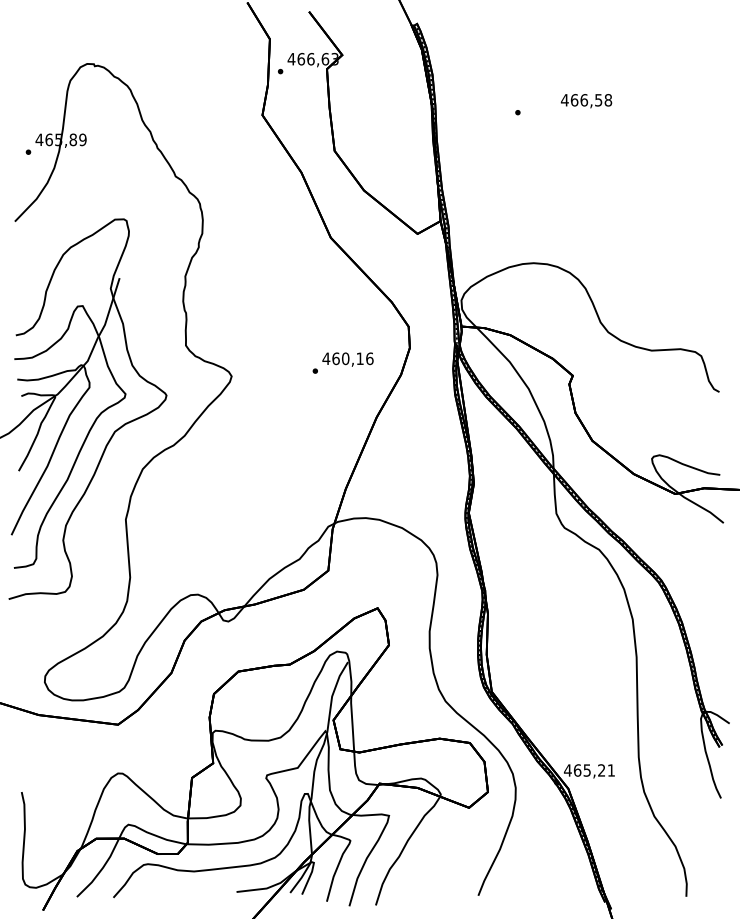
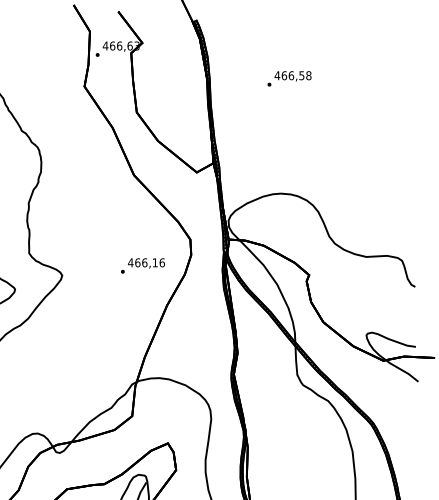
text: (586, 101) -> (293, 76), moved
text: (345, 358) -> (144, 262), 460,16 -> 466,16

